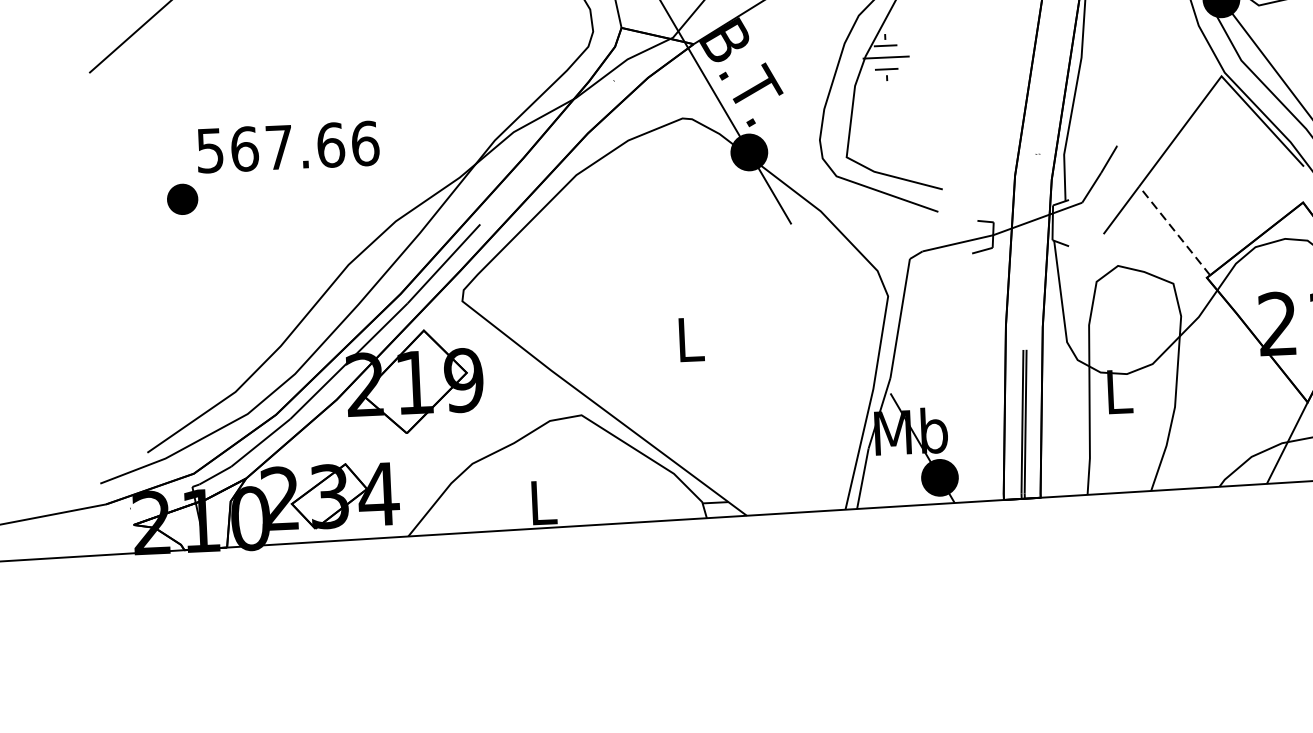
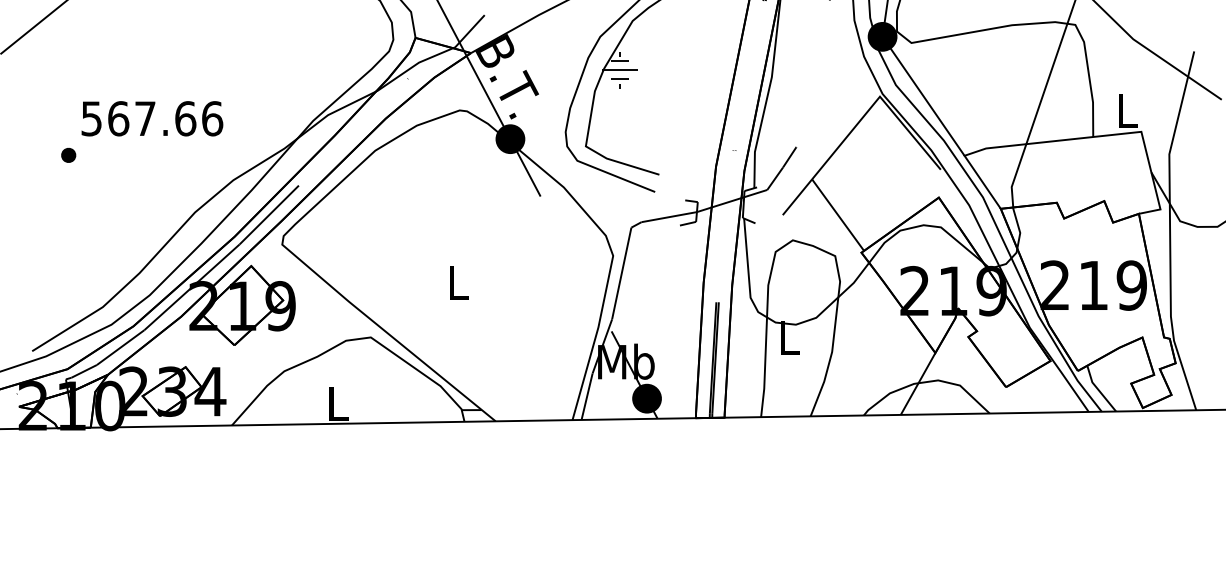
part: (182, 197) -> (68, 154), size x0.62
line: (1173, 230) -> (837, 214), dashed -> solid

